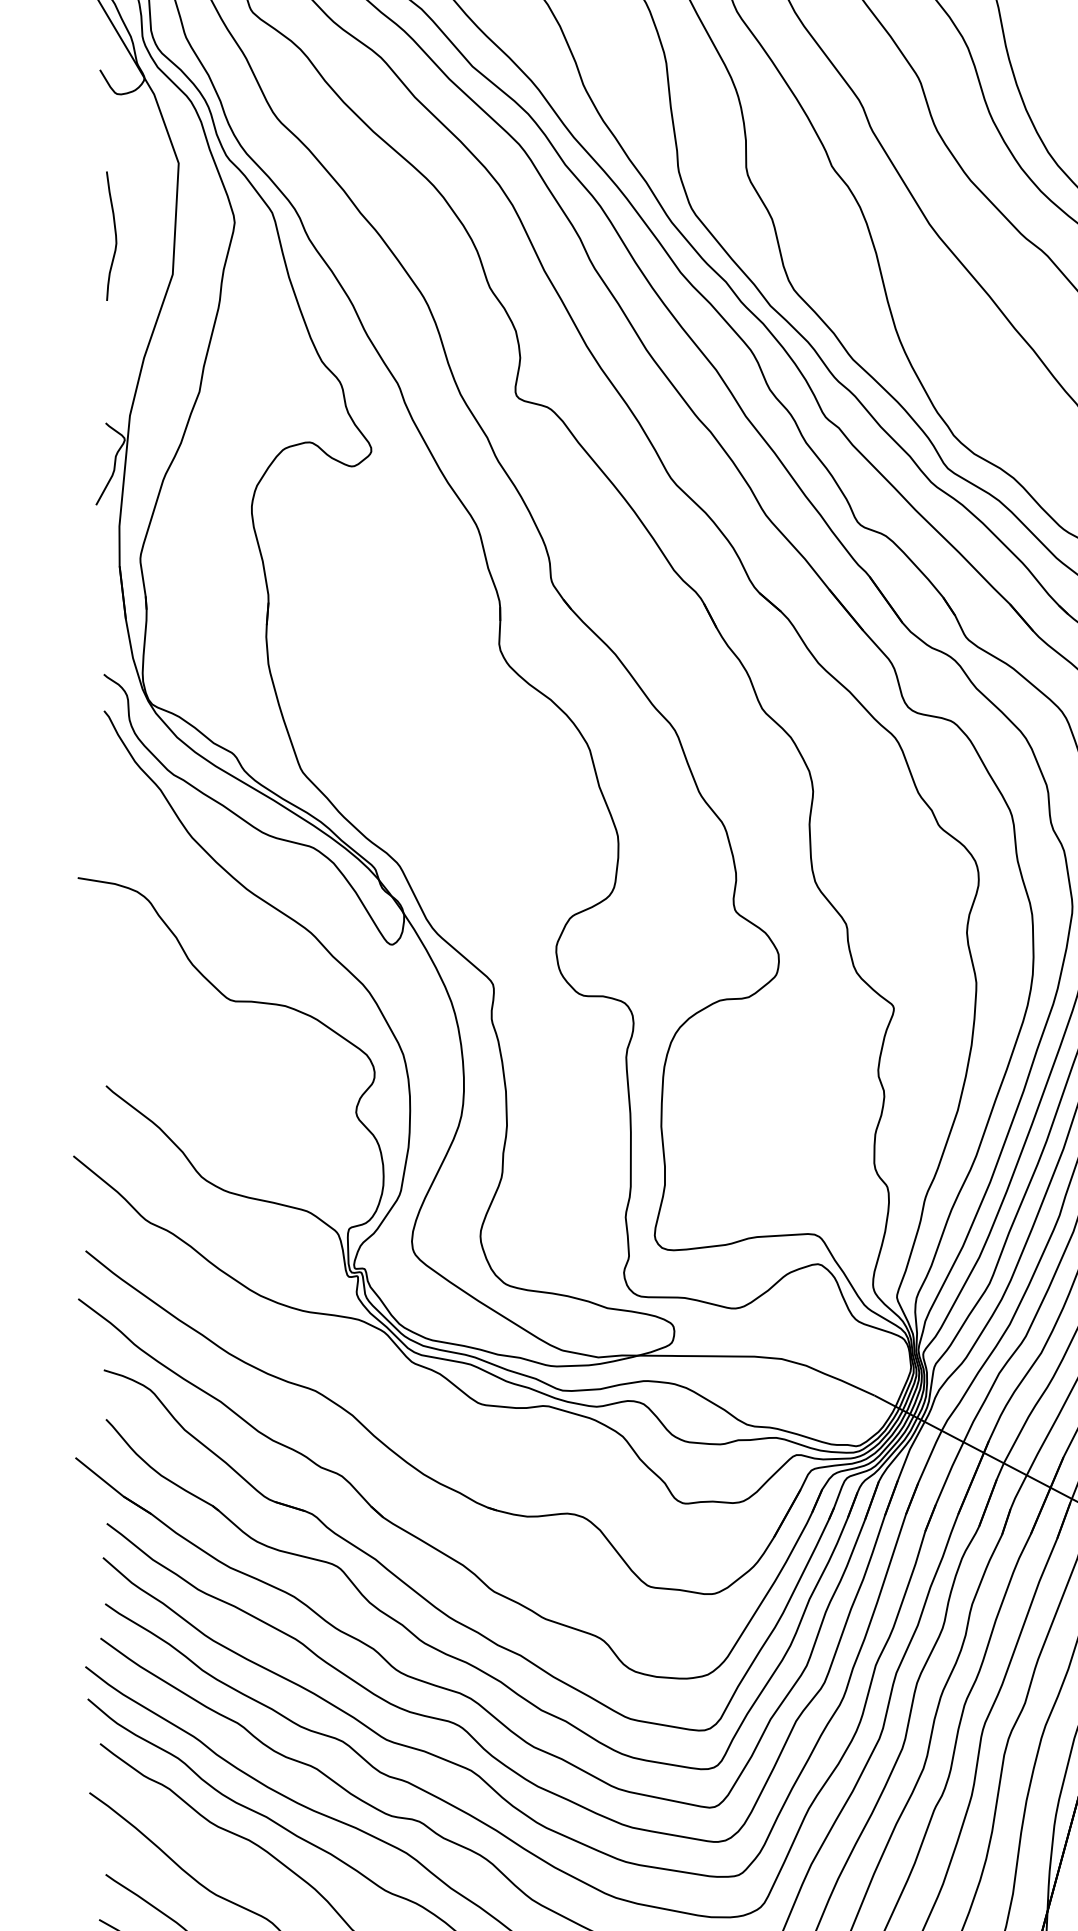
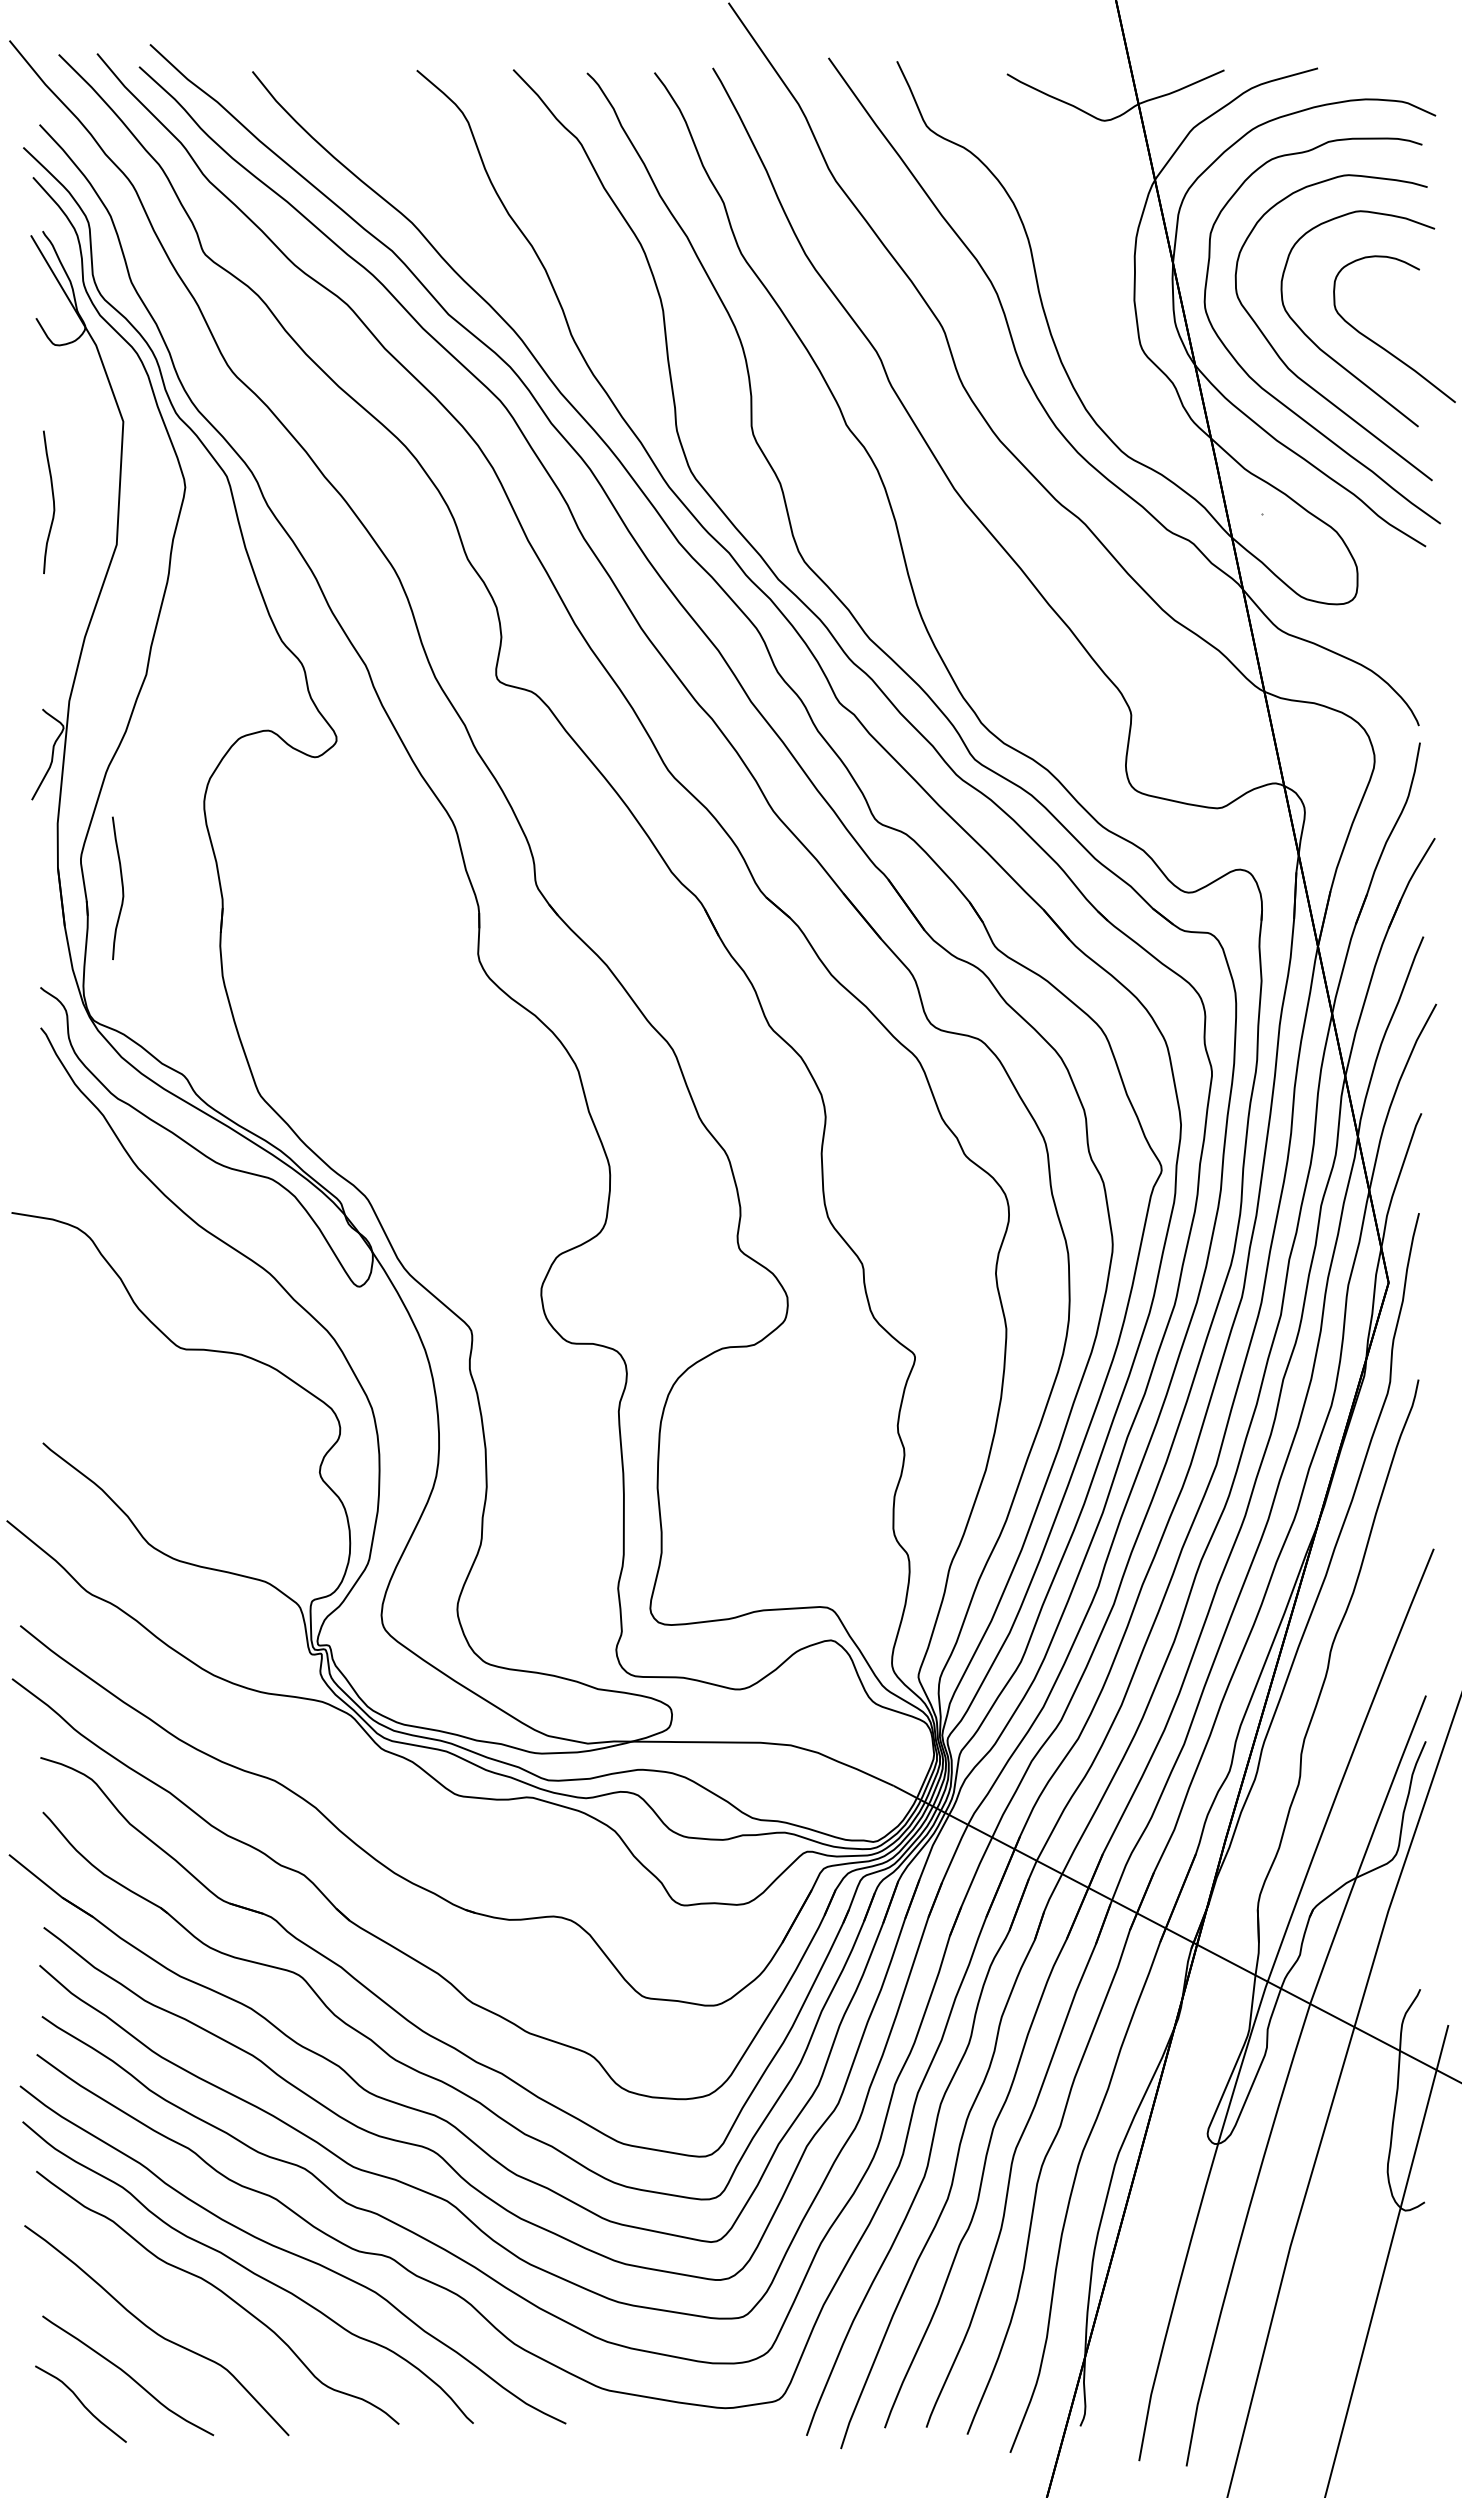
curve: (177, 583) -> (121, 886), added

